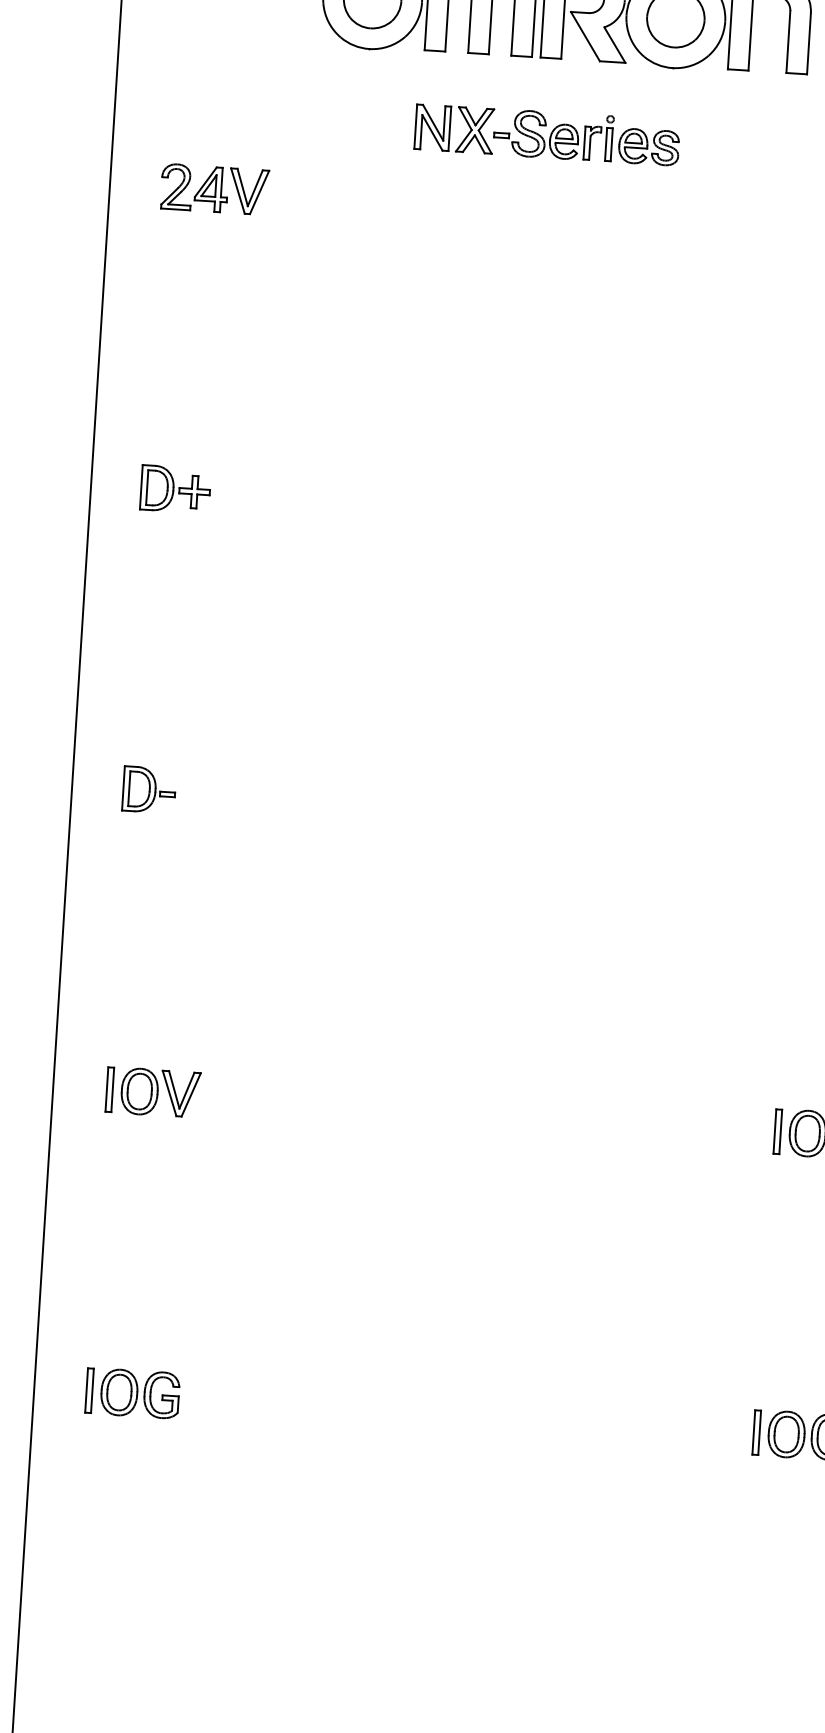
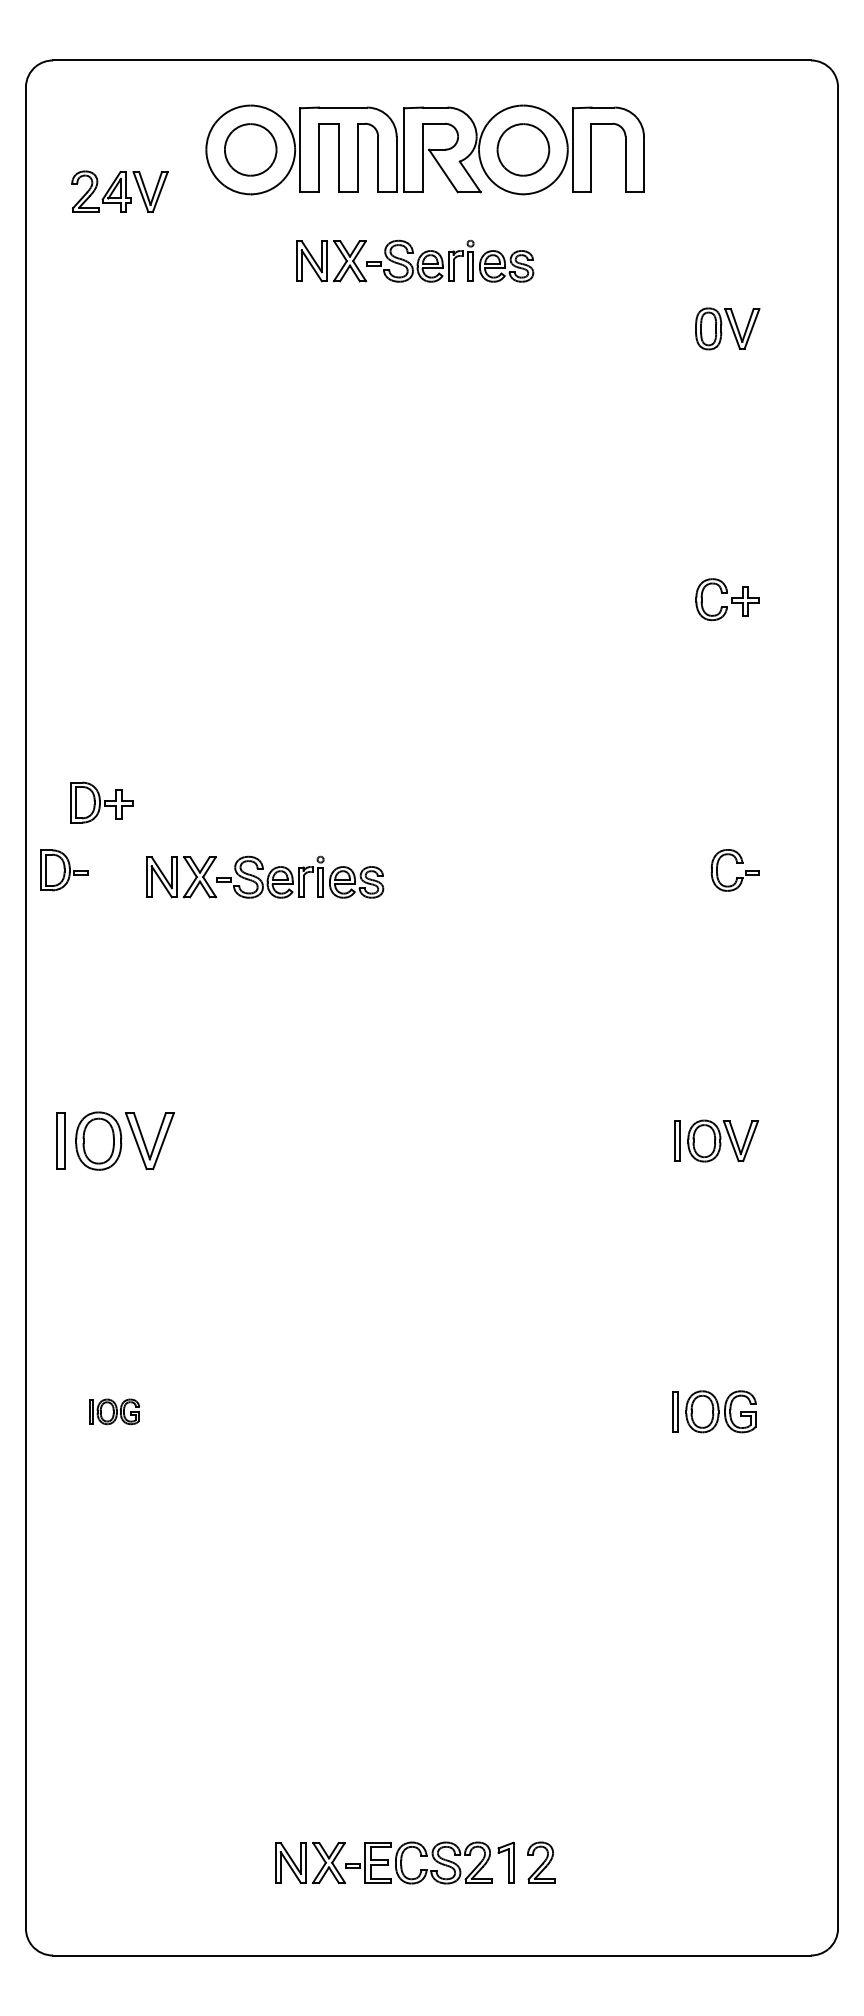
part: (214, 189) -> (119, 191), moved
part: (175, 489) -> (101, 802), moved
part: (149, 790) -> (64, 870), moved
part: (338, 808) -> (265, 876), added
part: (152, 1091) -> (115, 1140), size x1.4
part: (132, 1393) -> (114, 1411), size x0.6

